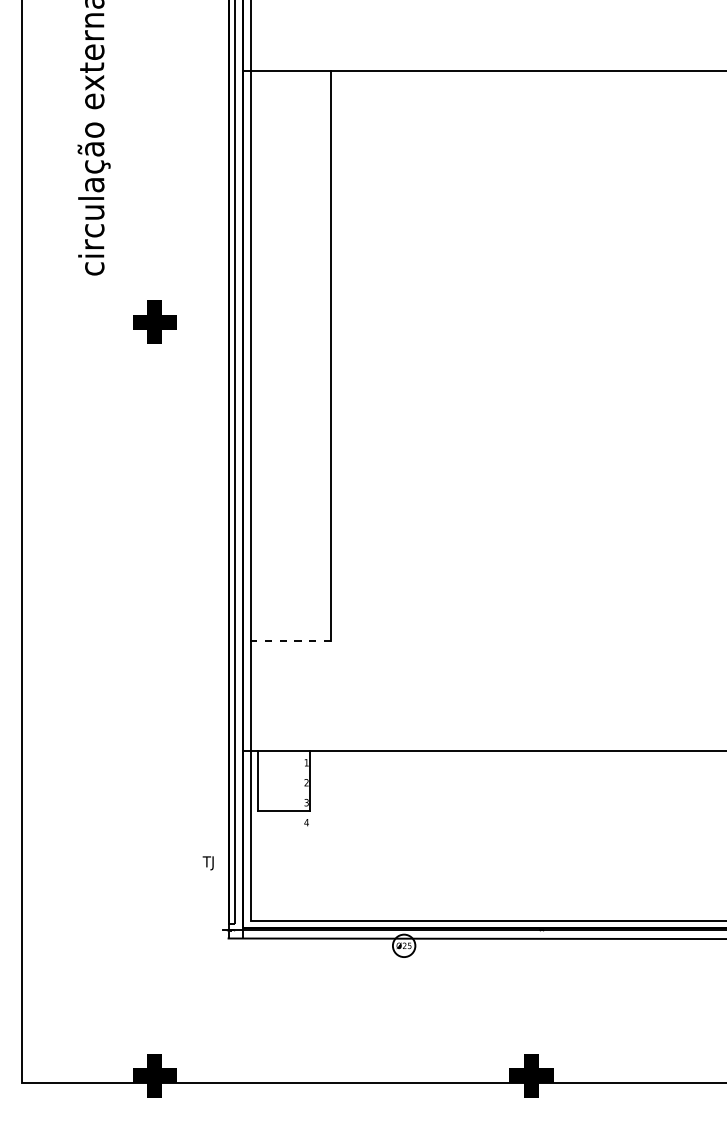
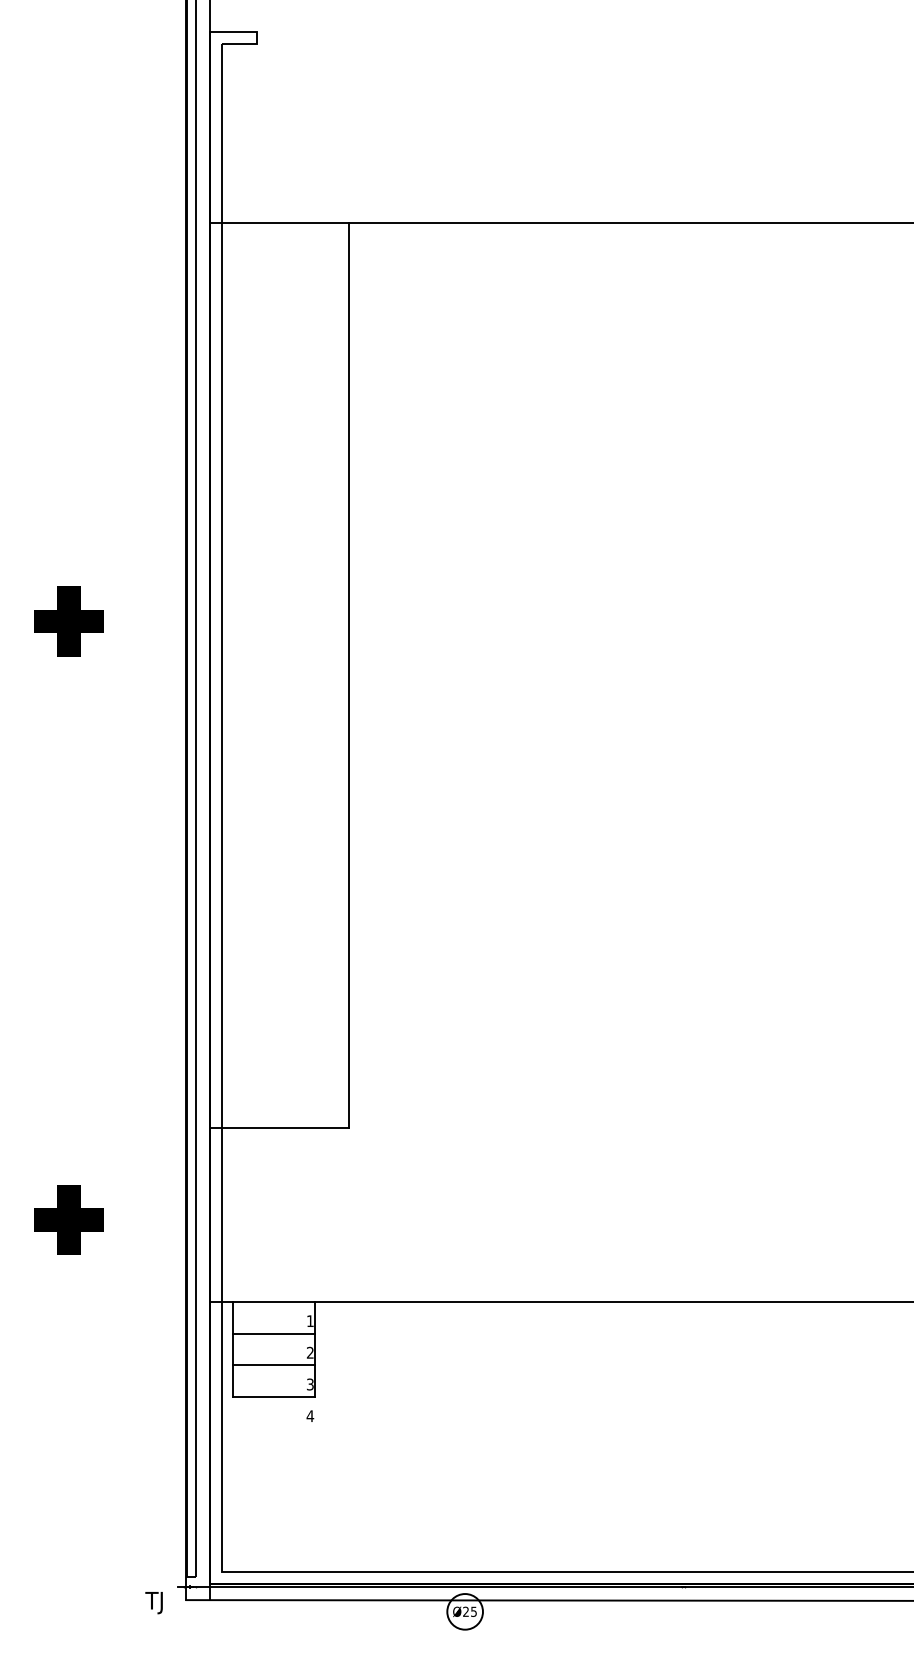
line: (287, 640) -> (279, 1126), dashed -> solid
part: (154, 698) -> (68, 1219), added
line: (283, 770) -> (273, 1333), added
line: (283, 790) -> (273, 1365), added
text: (207, 863) -> (152, 1603), moved

